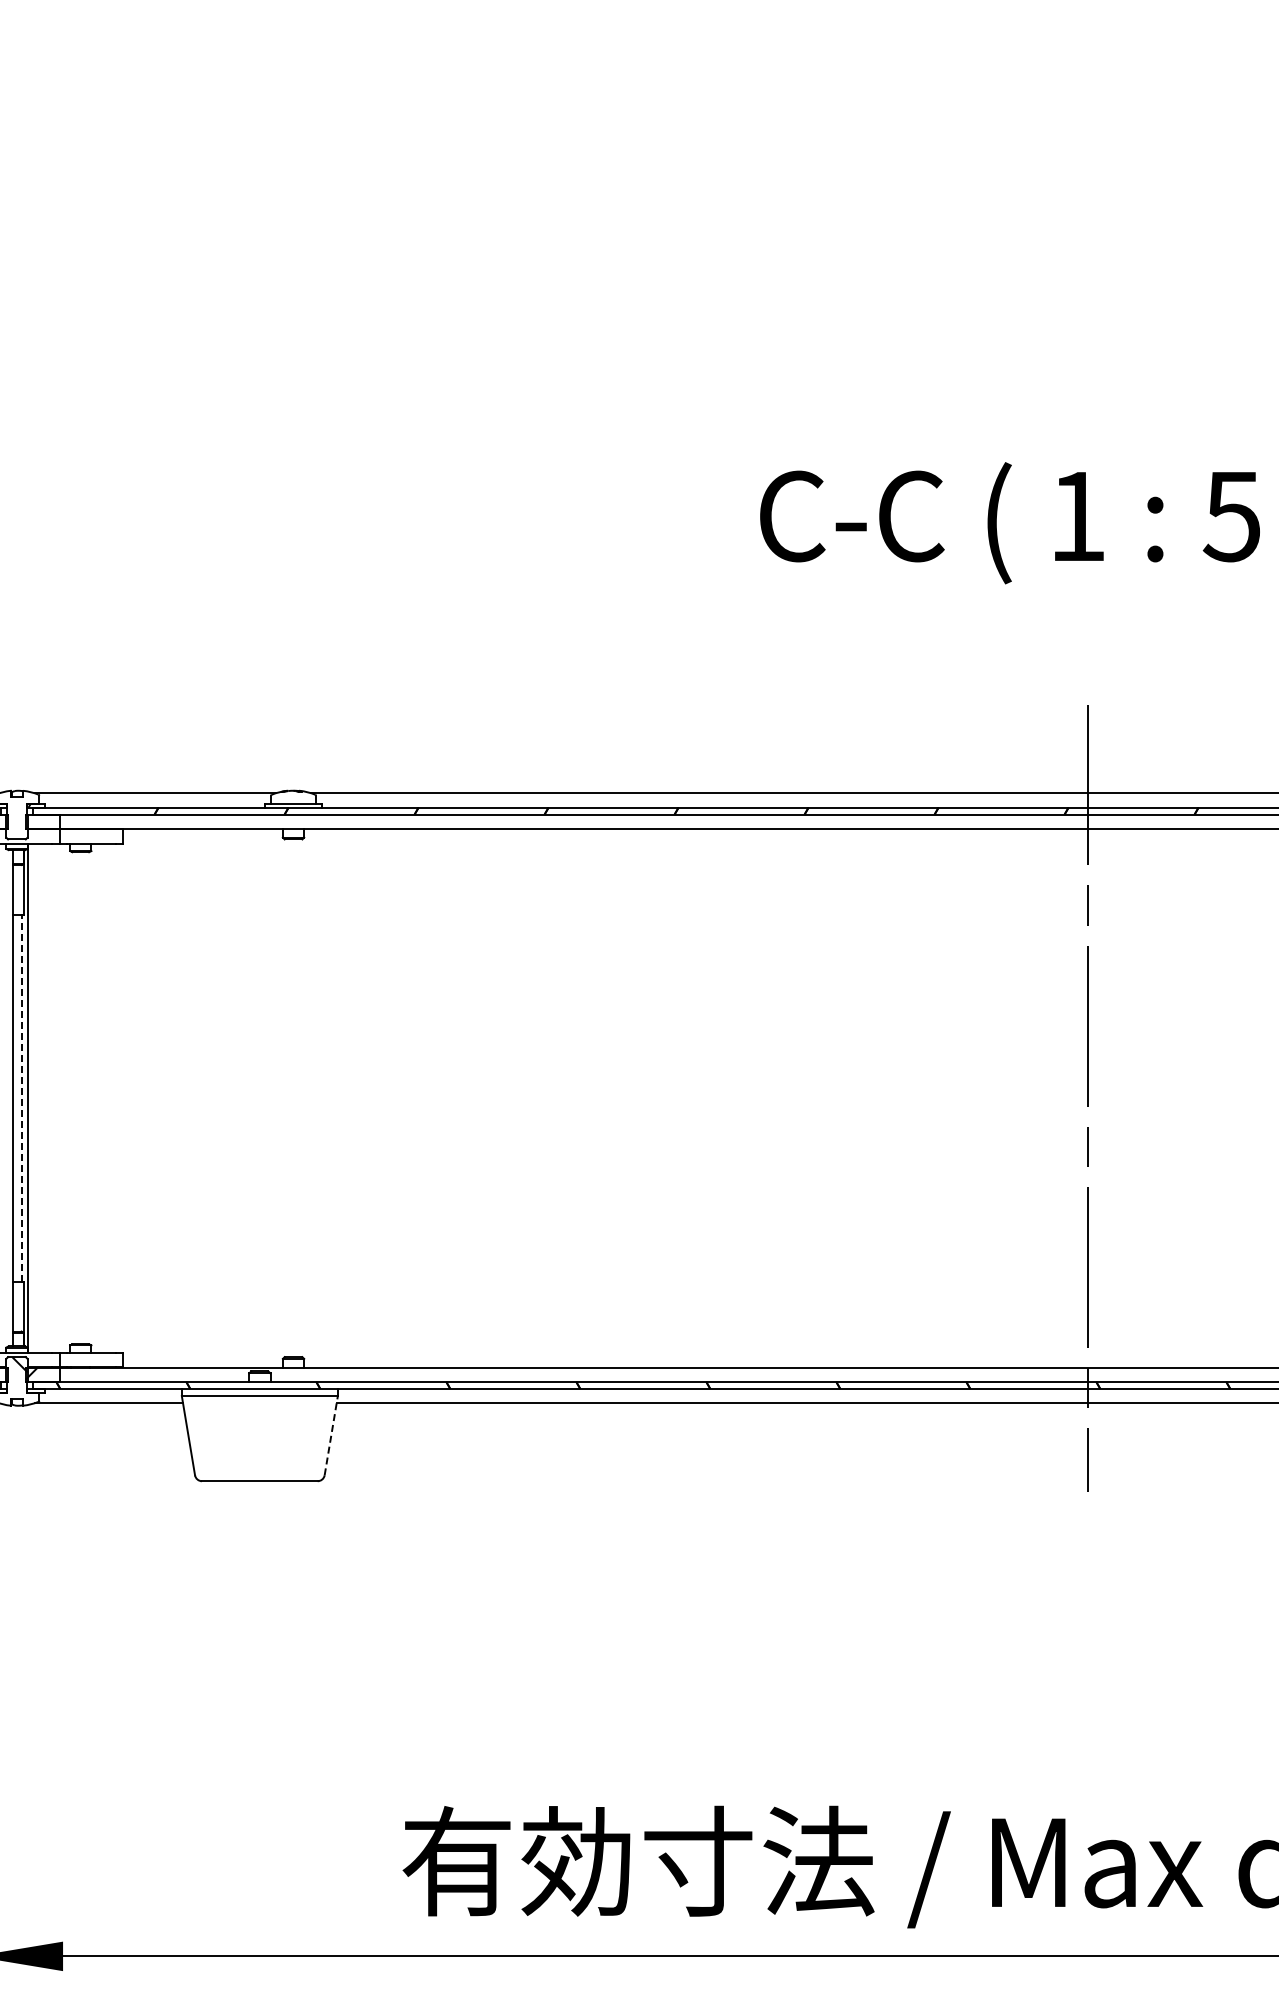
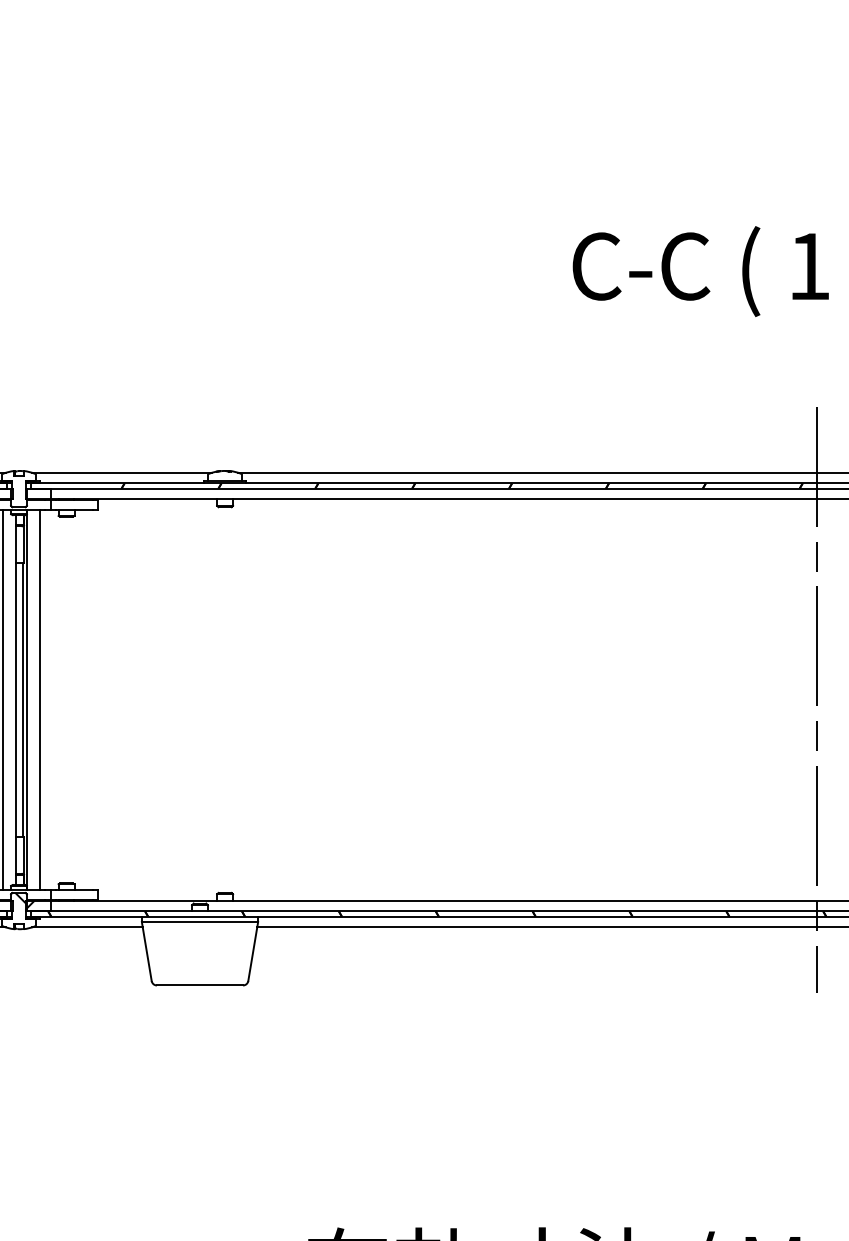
line: (45, 1097) -> (40, 699), added
line: (22, 1098) -> (23, 700), dashed -> solid
line: (331, 1435) -> (253, 951), dashed -> solid

